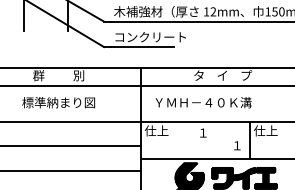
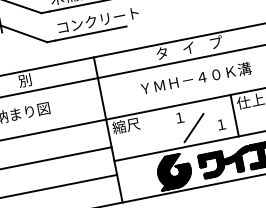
text: (203, 102) -> (196, 78), moved
text: (156, 130) -> (125, 125), 仕上 -> 縮尺
line: (213, 143) -> (193, 127), added

